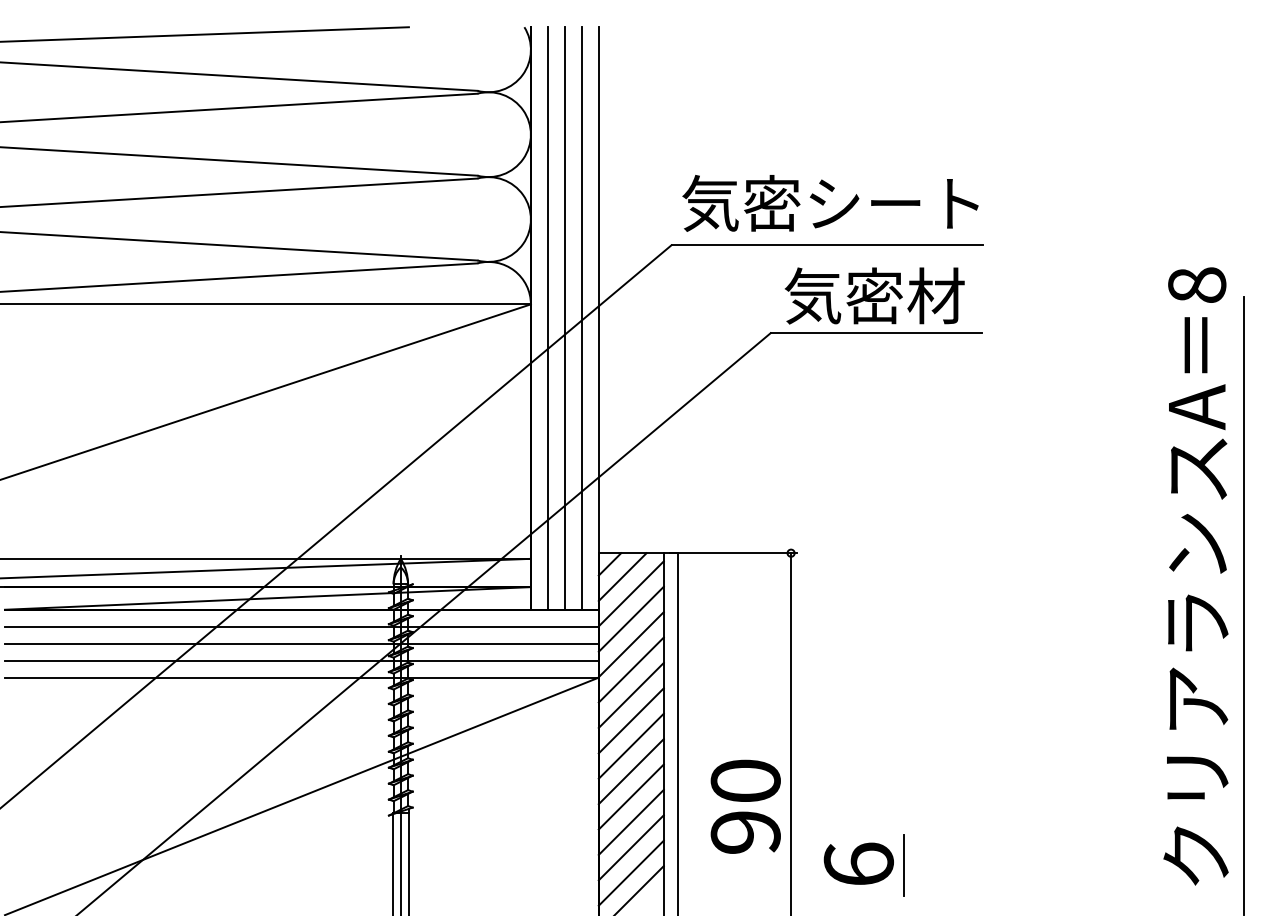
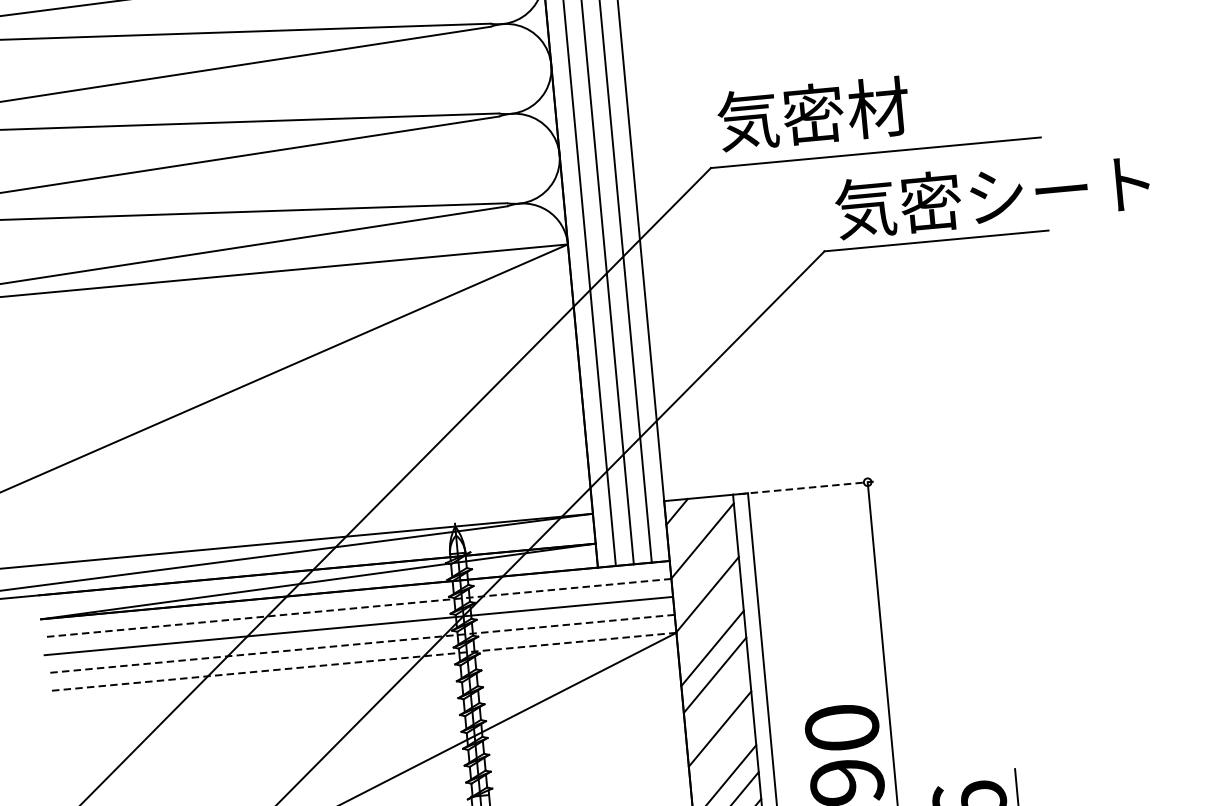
text: (891, 203) -> (939, 102), 気密シート -> 気密材
text: (994, 295) -> (1057, 189), 気密材 -> 気密シート
line: (733, 553) -> (806, 488), solid -> dashed
line: (622, 577) -> (691, 524), removed
line: (630, 618) -> (704, 567), removed
line: (301, 626) -> (356, 607), solid -> dashed
line: (301, 660) -> (360, 643), solid -> dashed
line: (630, 669) -> (709, 621), removed
line: (301, 677) -> (361, 661), solid -> dashed
line: (630, 745) -> (716, 701), removed
line: (630, 796) -> (721, 755), removed

